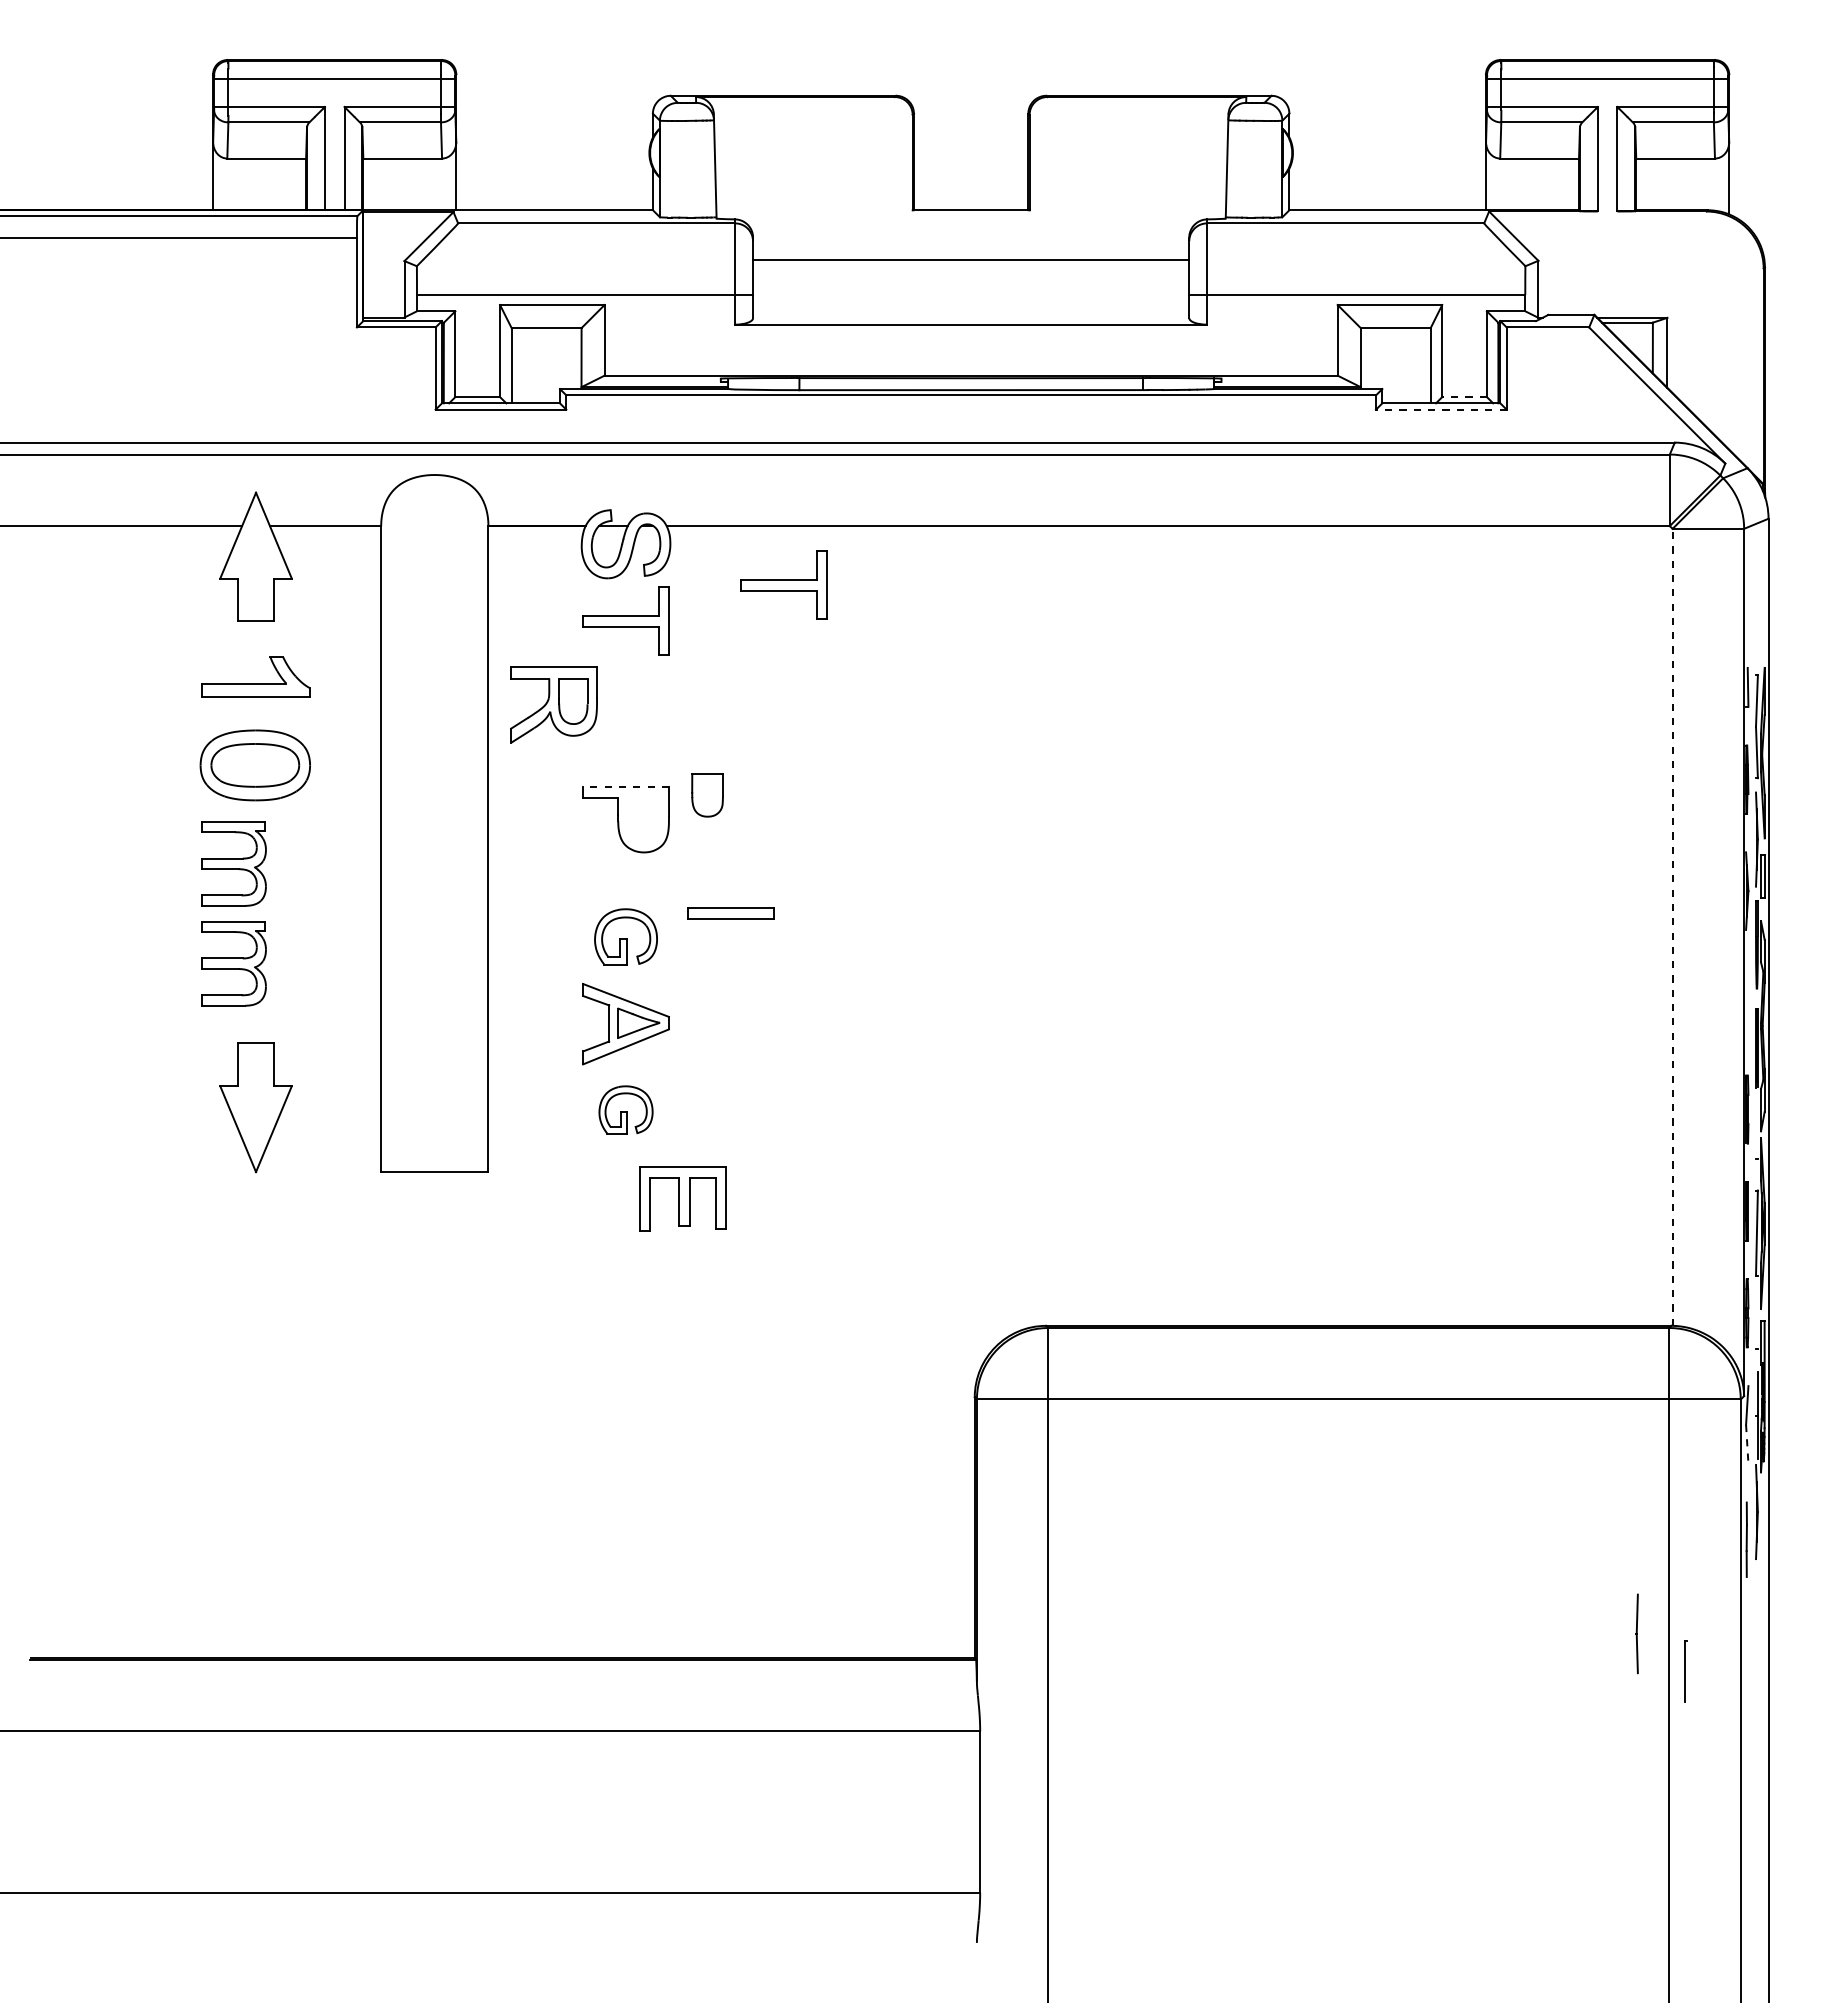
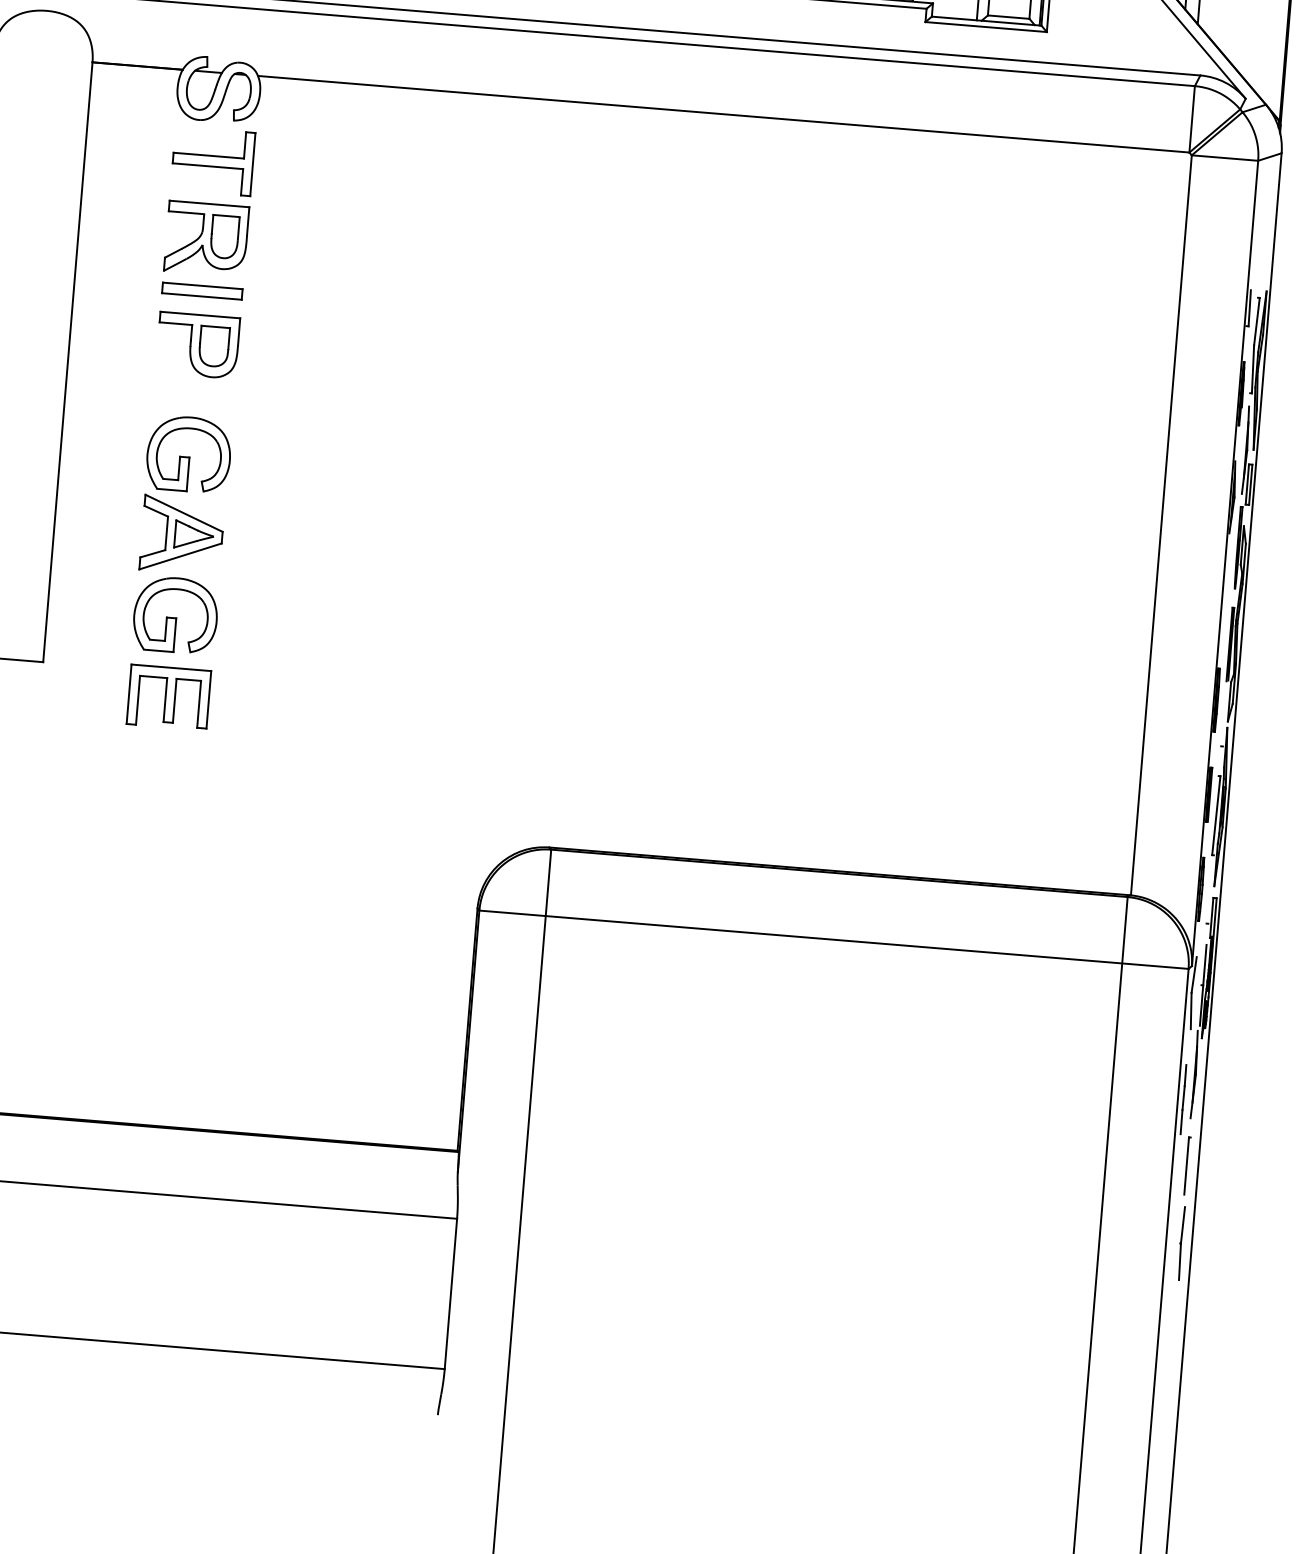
line: (1464, 397) -> (1008, 17), dashed -> solid
line: (1440, 409) -> (985, 26), dashed -> solid
part: (783, 584) -> (362, 139), removed
part: (553, 704) -> (206, 238), moved
line: (626, 786) -> (200, 314), dashed -> solid
part: (707, 795) -> (214, 346), moved
part: (730, 913) -> (201, 291), moved
line: (1672, 926) -> (1161, 524), dashed -> solid
part: (625, 936) -> (188, 453), size x1.43
part: (625, 1109) -> (175, 614), size x1.67
part: (682, 1198) -> (168, 697), moved
line: (1747, 1444) -> (1191, 1011), dashed -> solid
line: (1636, 1633) -> (1180, 1243), moved
part: (1685, 1671) -> (1187, 1166), moved

